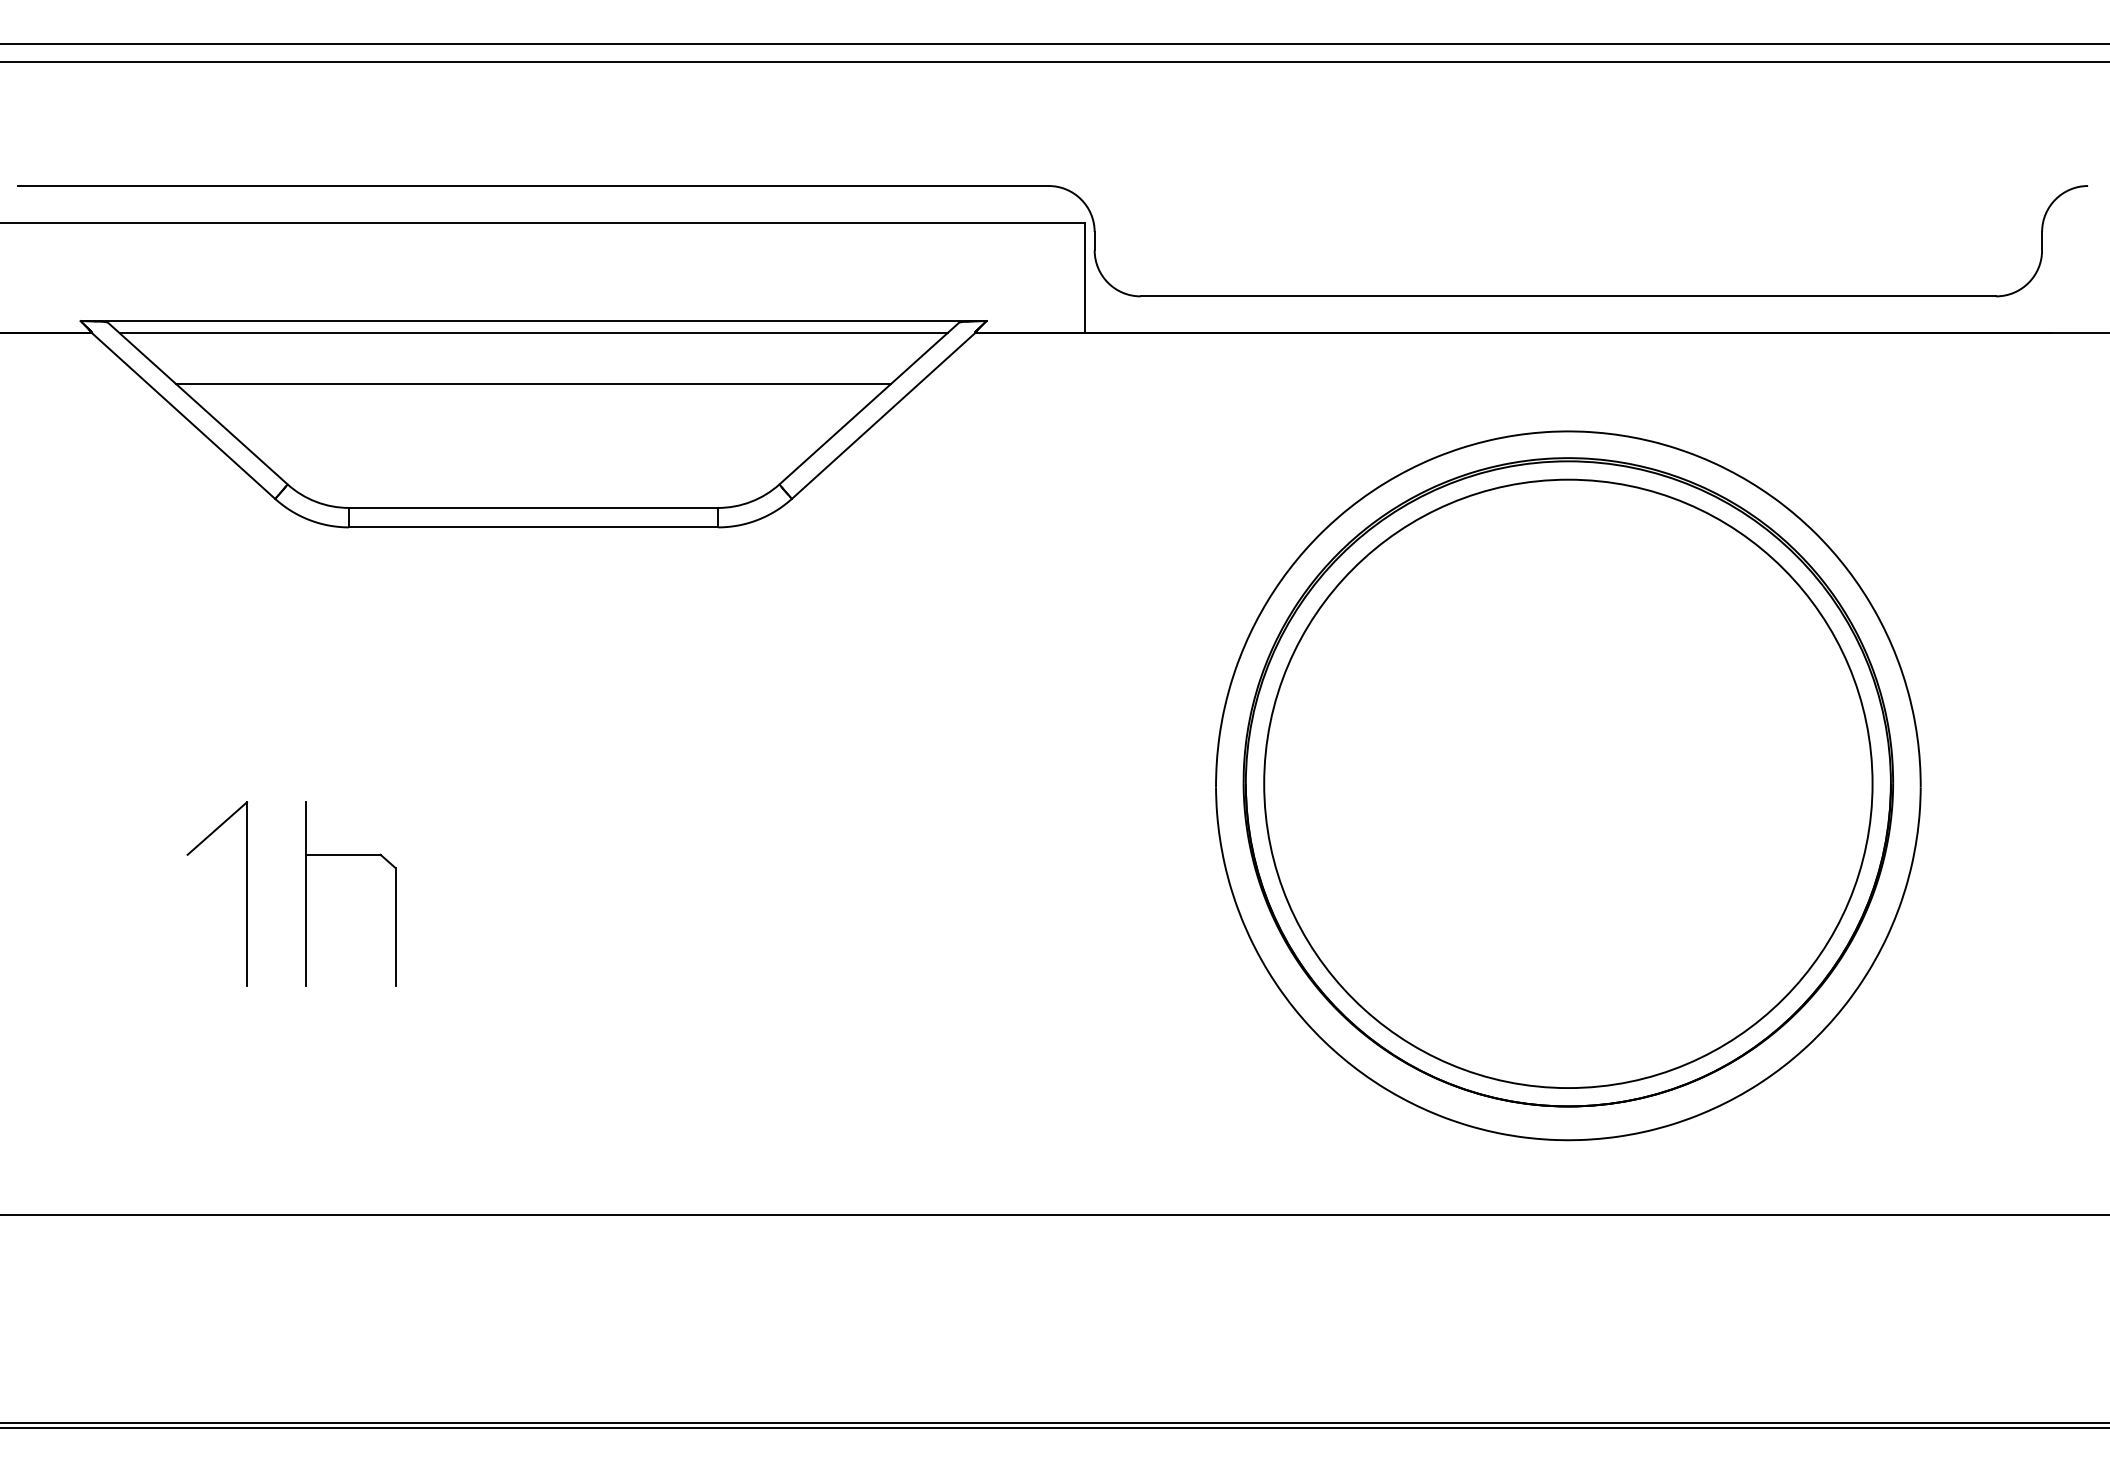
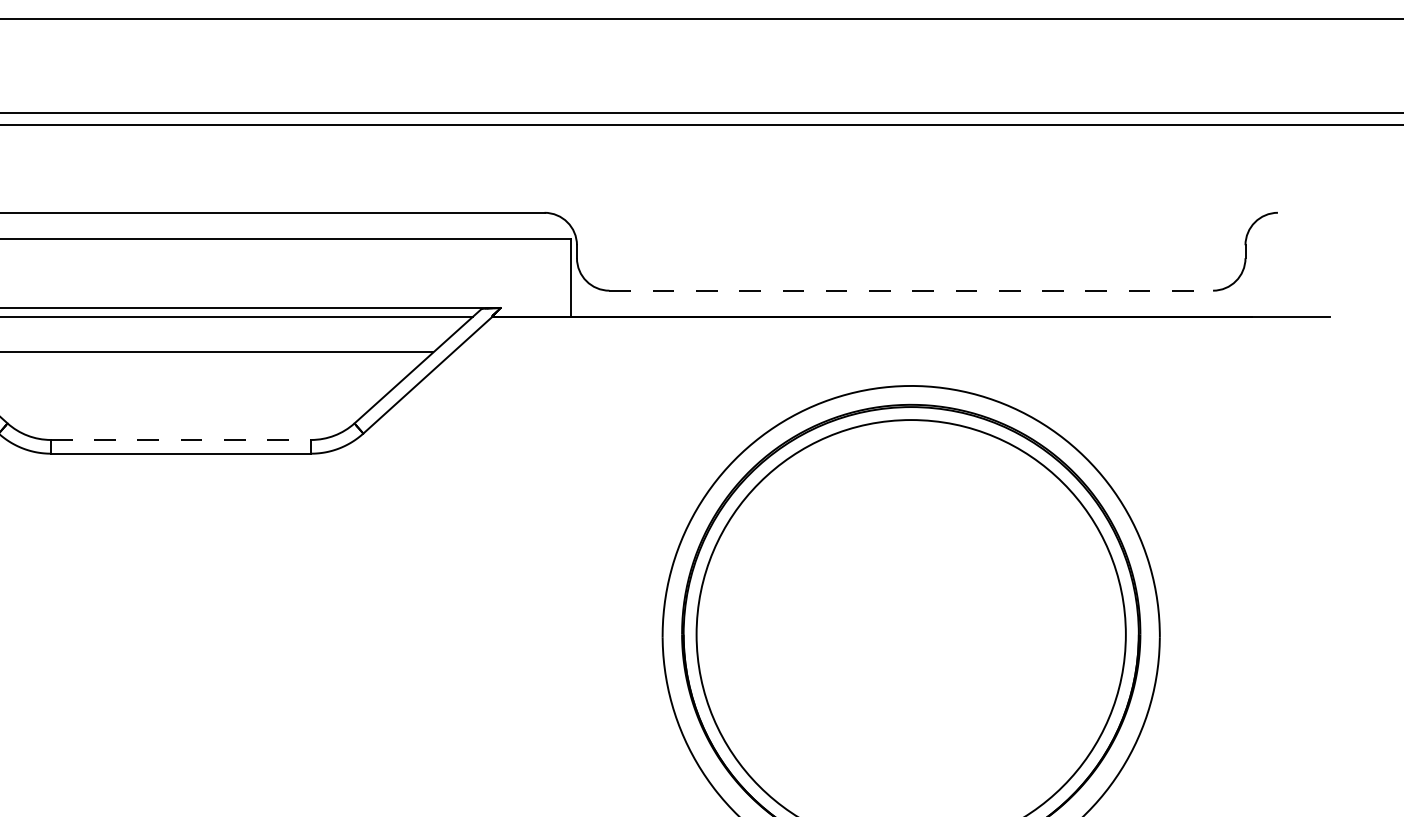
line: (1568, 296) -> (911, 290), solid -> dashed
line: (533, 507) -> (181, 439), solid -> dashed
part: (350, 855) -> (51, 685), removed

